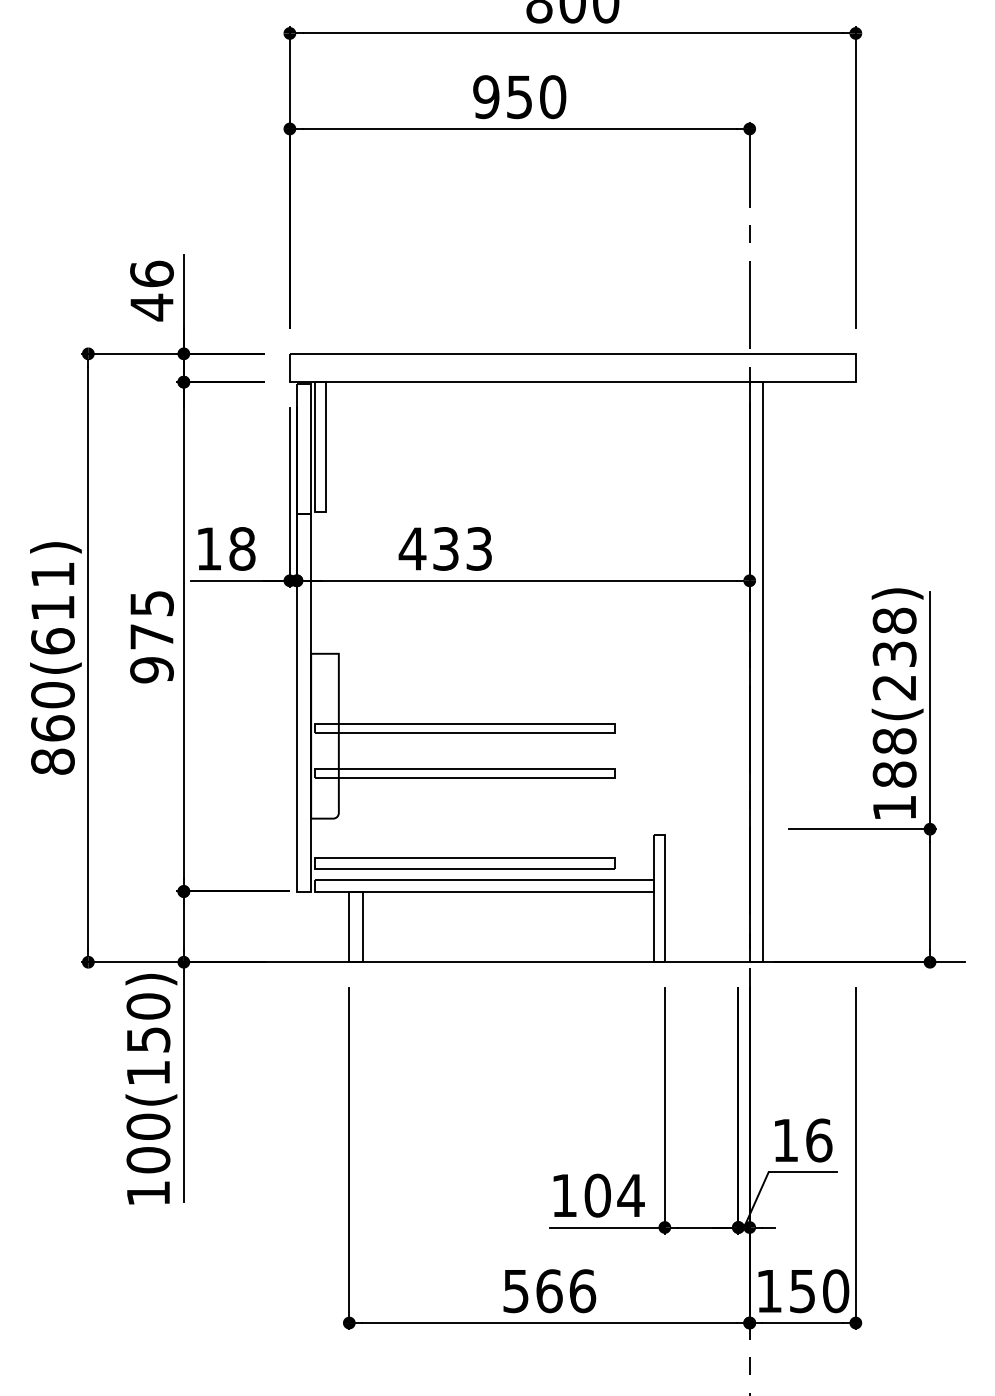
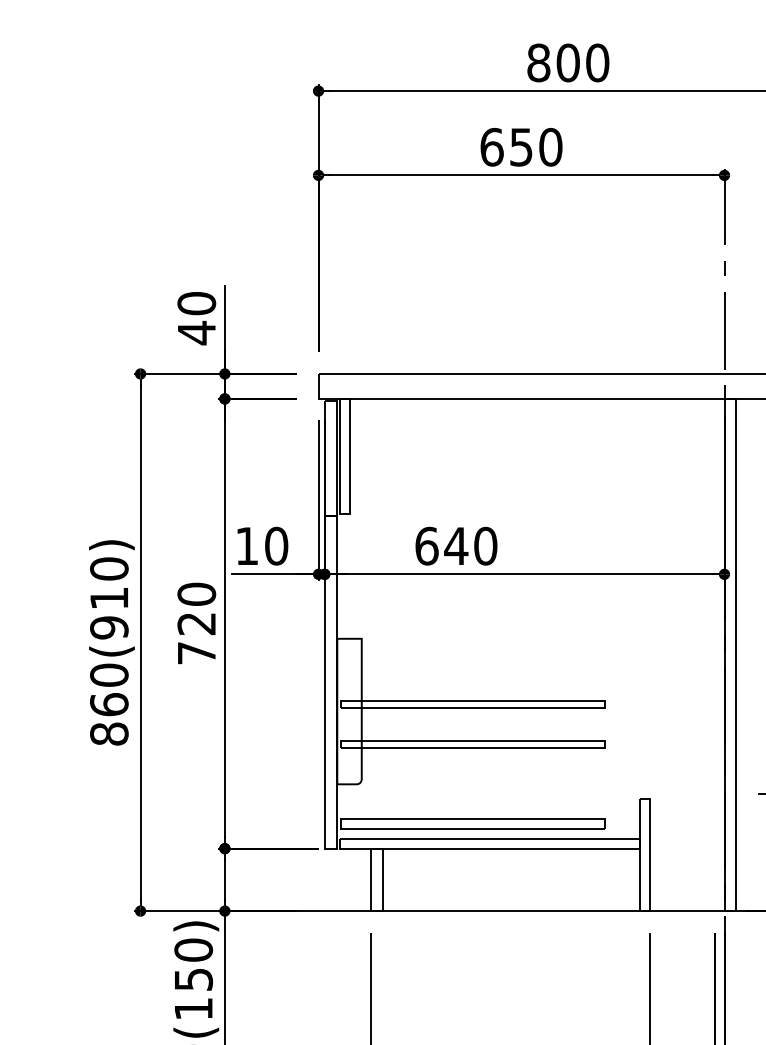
text: (486, 97) -> (492, 147), 950 -> 650
text: (151, 273) -> (196, 303), 46 -> 40
text: (242, 548) -> (276, 545), 18 -> 10
text: (445, 548) -> (455, 545), 433 -> 640
text: (52, 607) -> (108, 597), 860(611) -> 860(910)
text: (151, 636) -> (196, 623), 975 -> 720

